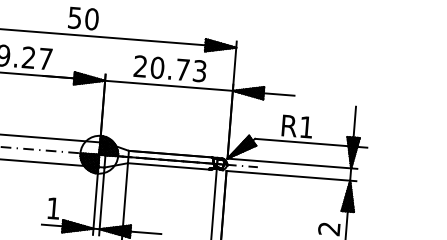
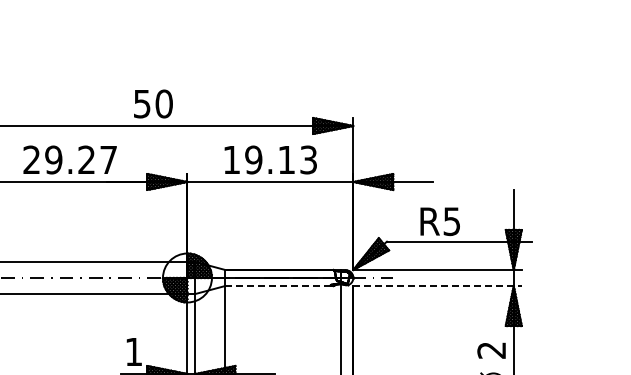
text: (161, 67) -> (258, 159), 20.73 -> 19.13
text: (306, 127) -> (451, 221), R1 -> R5
line: (169, 166) -> (279, 285), solid -> dashed
line: (292, 175) -> (438, 285), solid -> dashed

